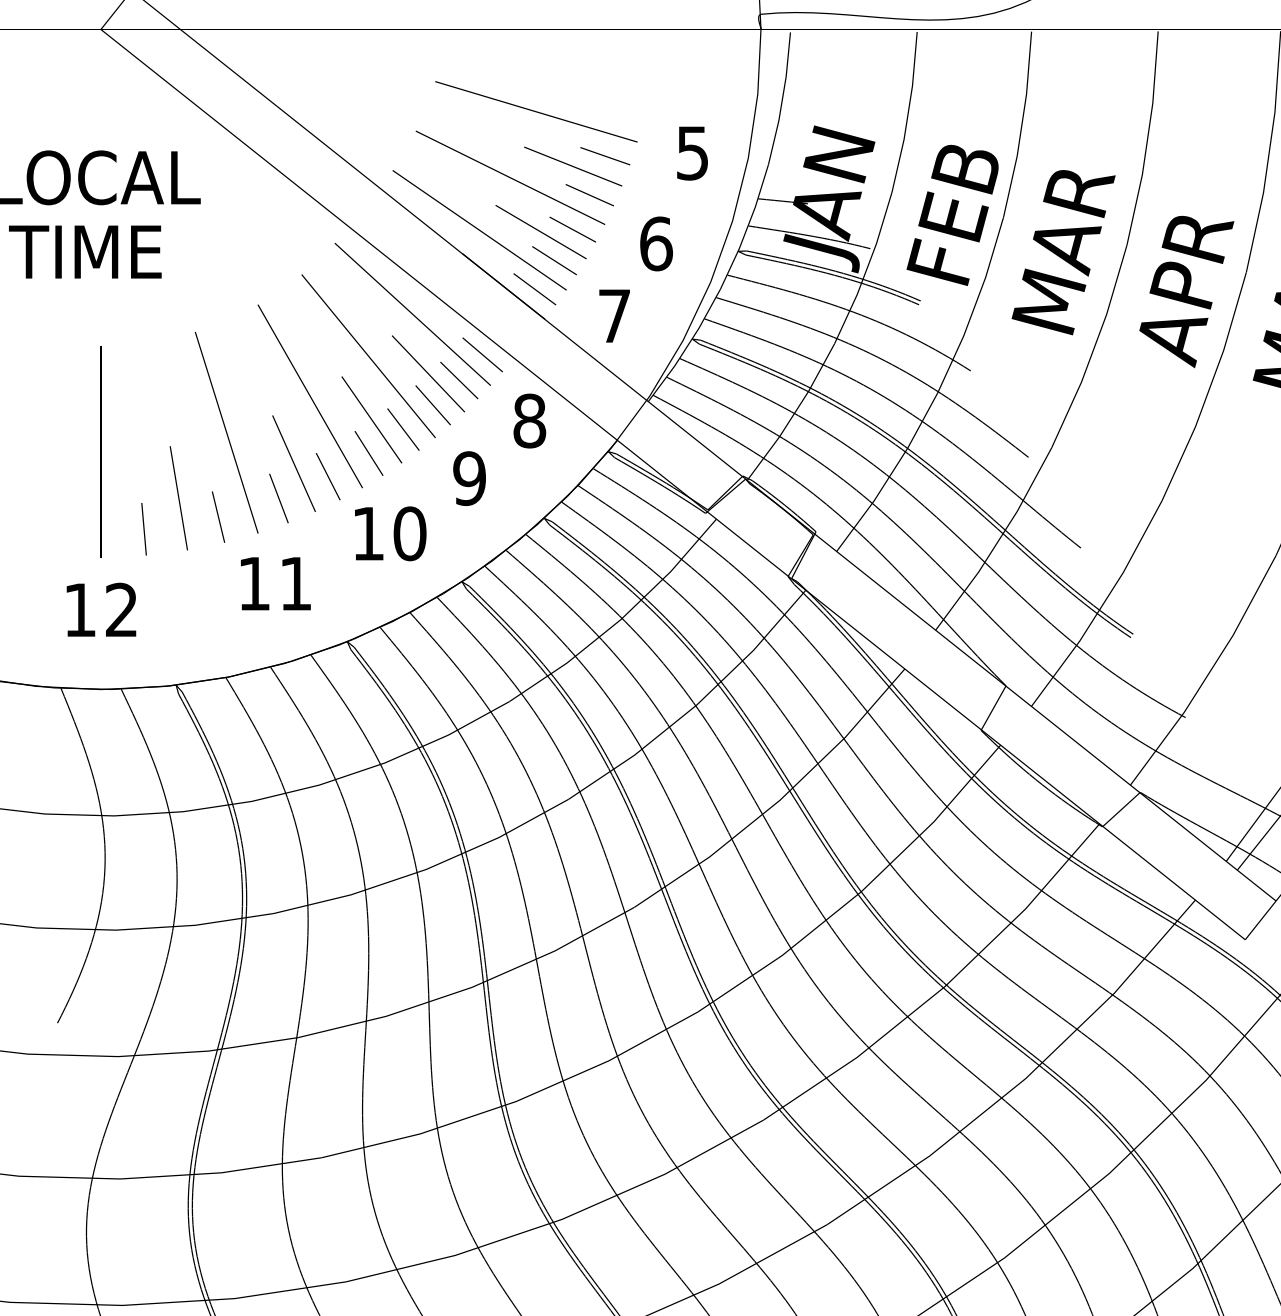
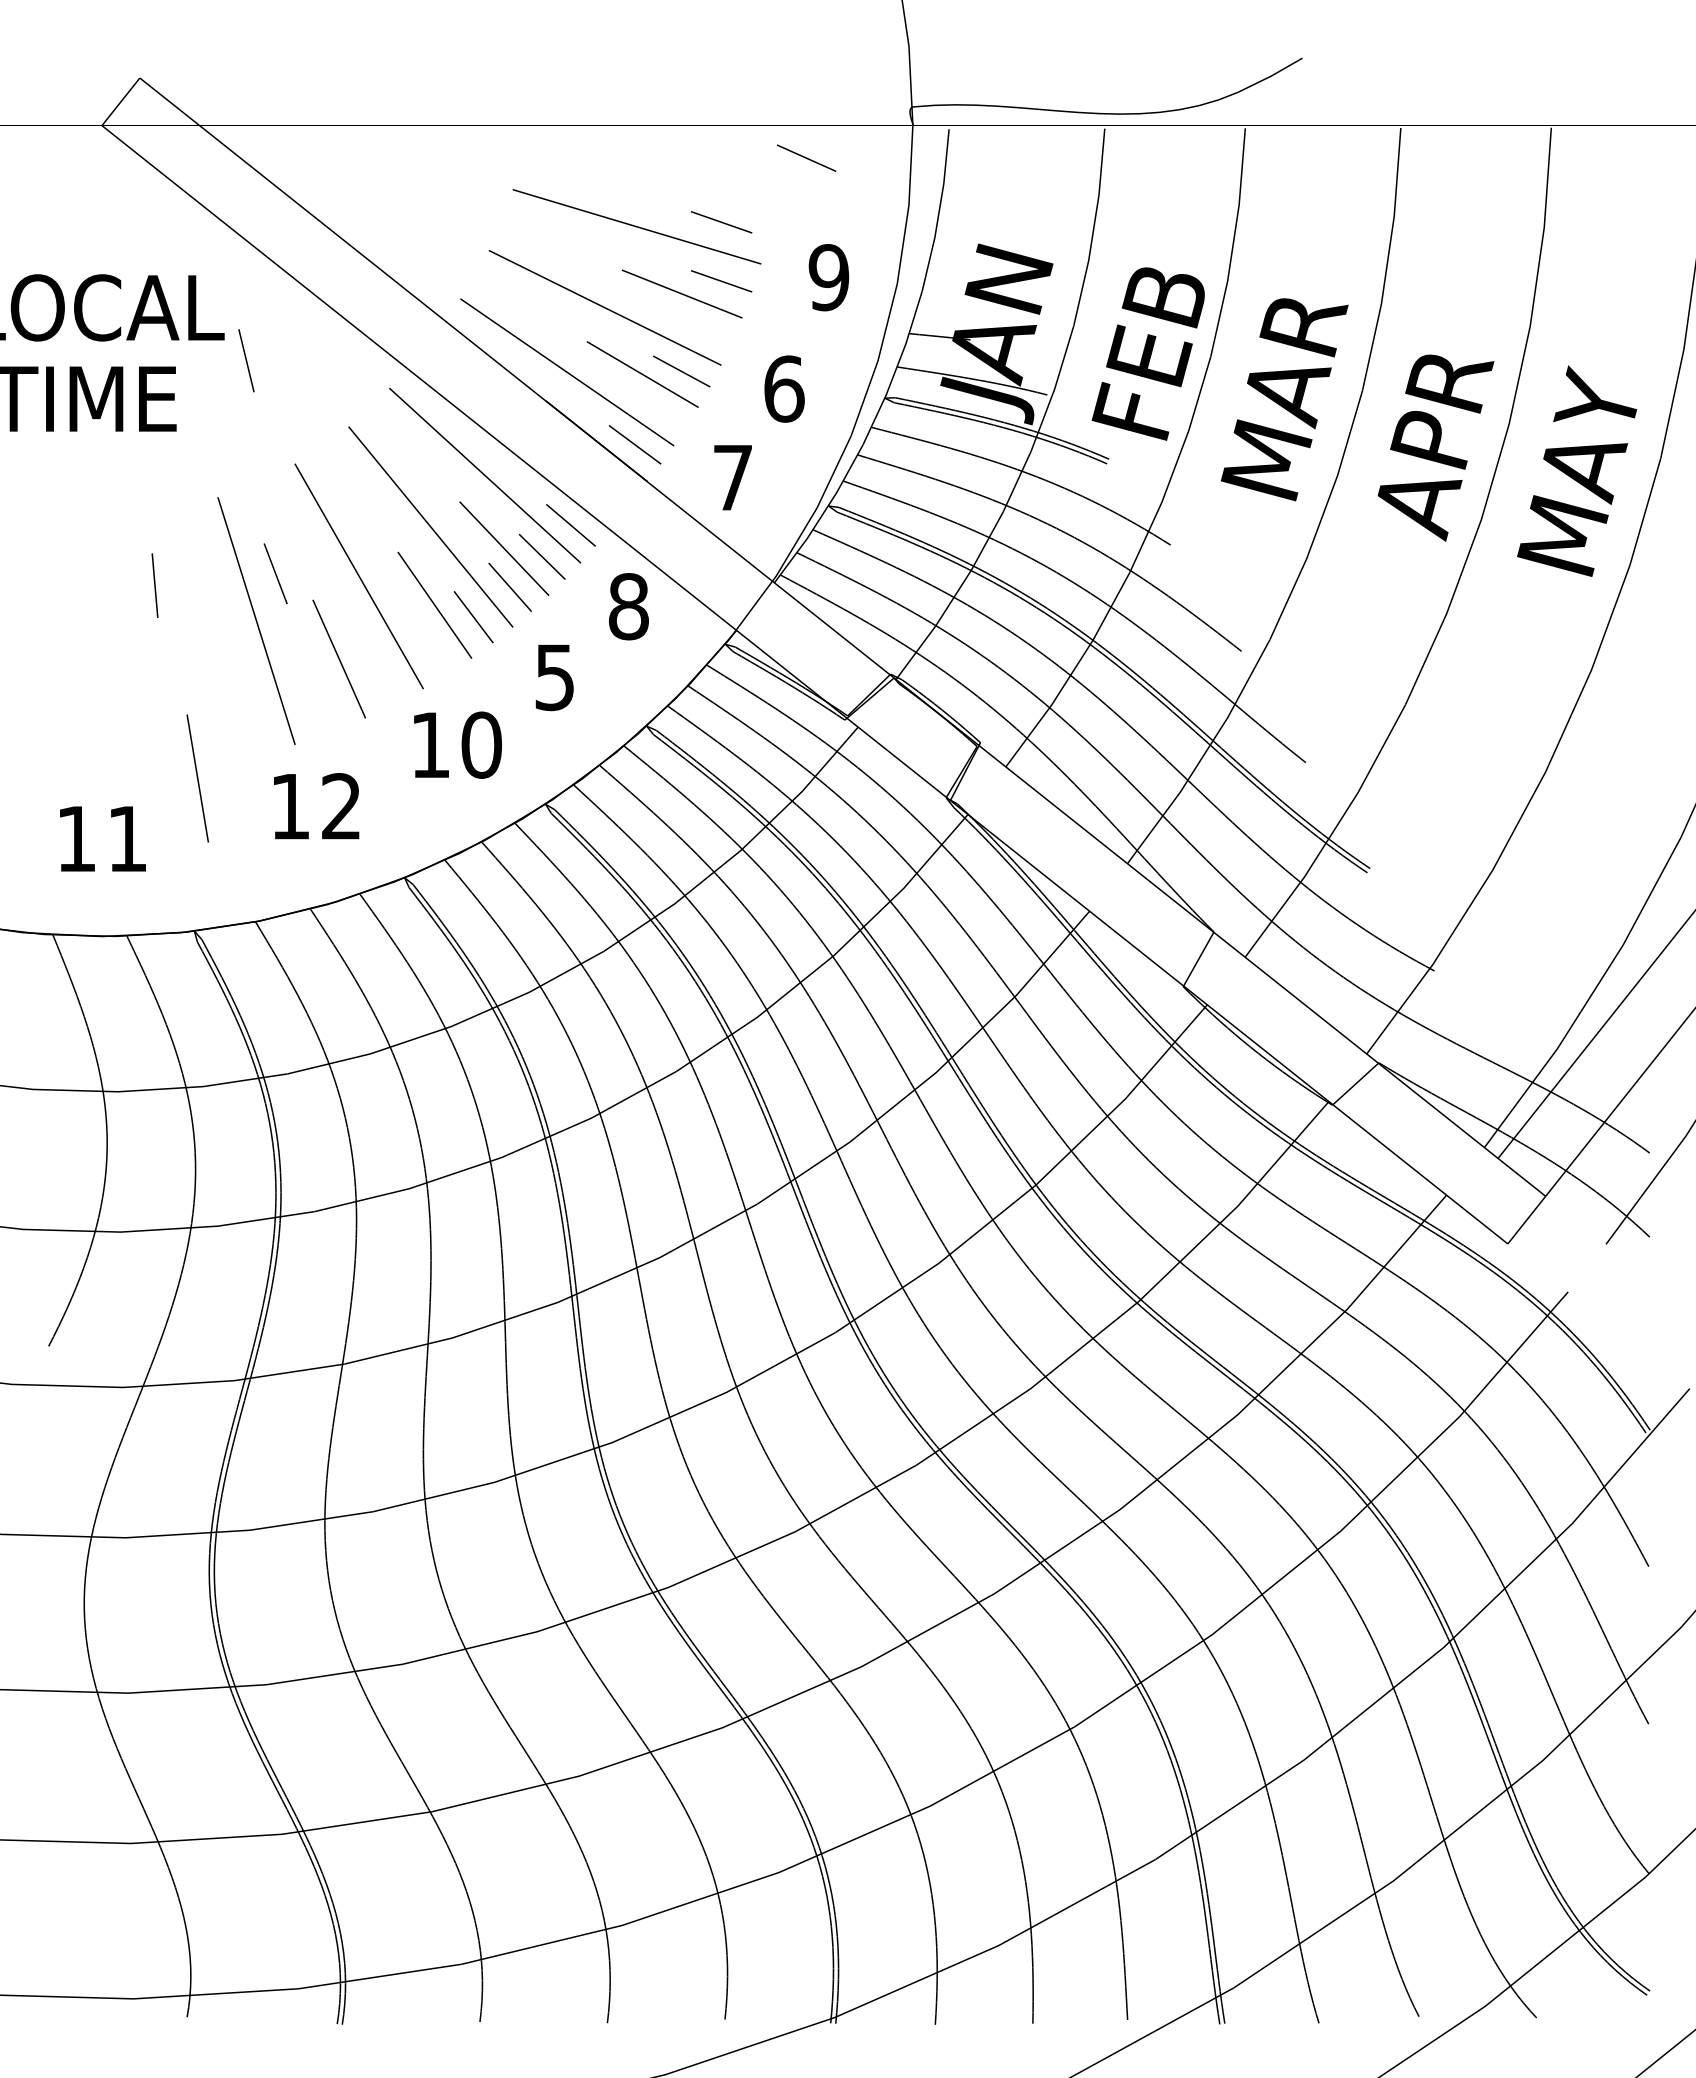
line: (605, 108) -> (721, 222), added
text: (692, 153) -> (828, 277), 5 -> 9
line: (589, 194) -> (806, 157), moved
line: (553, 260) -> (658, 409), removed
line: (100, 451) -> (101, 644), removed
line: (369, 453) -> (431, 646), removed
line: (328, 476) -> (381, 674), removed
text: (469, 477) -> (554, 676), 9 -> 5
line: (178, 498) -> (197, 778), moved
line: (278, 498) -> (275, 573), moved
line: (218, 516) -> (246, 360), moved
line: (143, 529) -> (154, 585), moved
text: (295, 583) -> (340, 806), 11 -> 12
text: (120, 609) -> (126, 838), 12 -> 11

